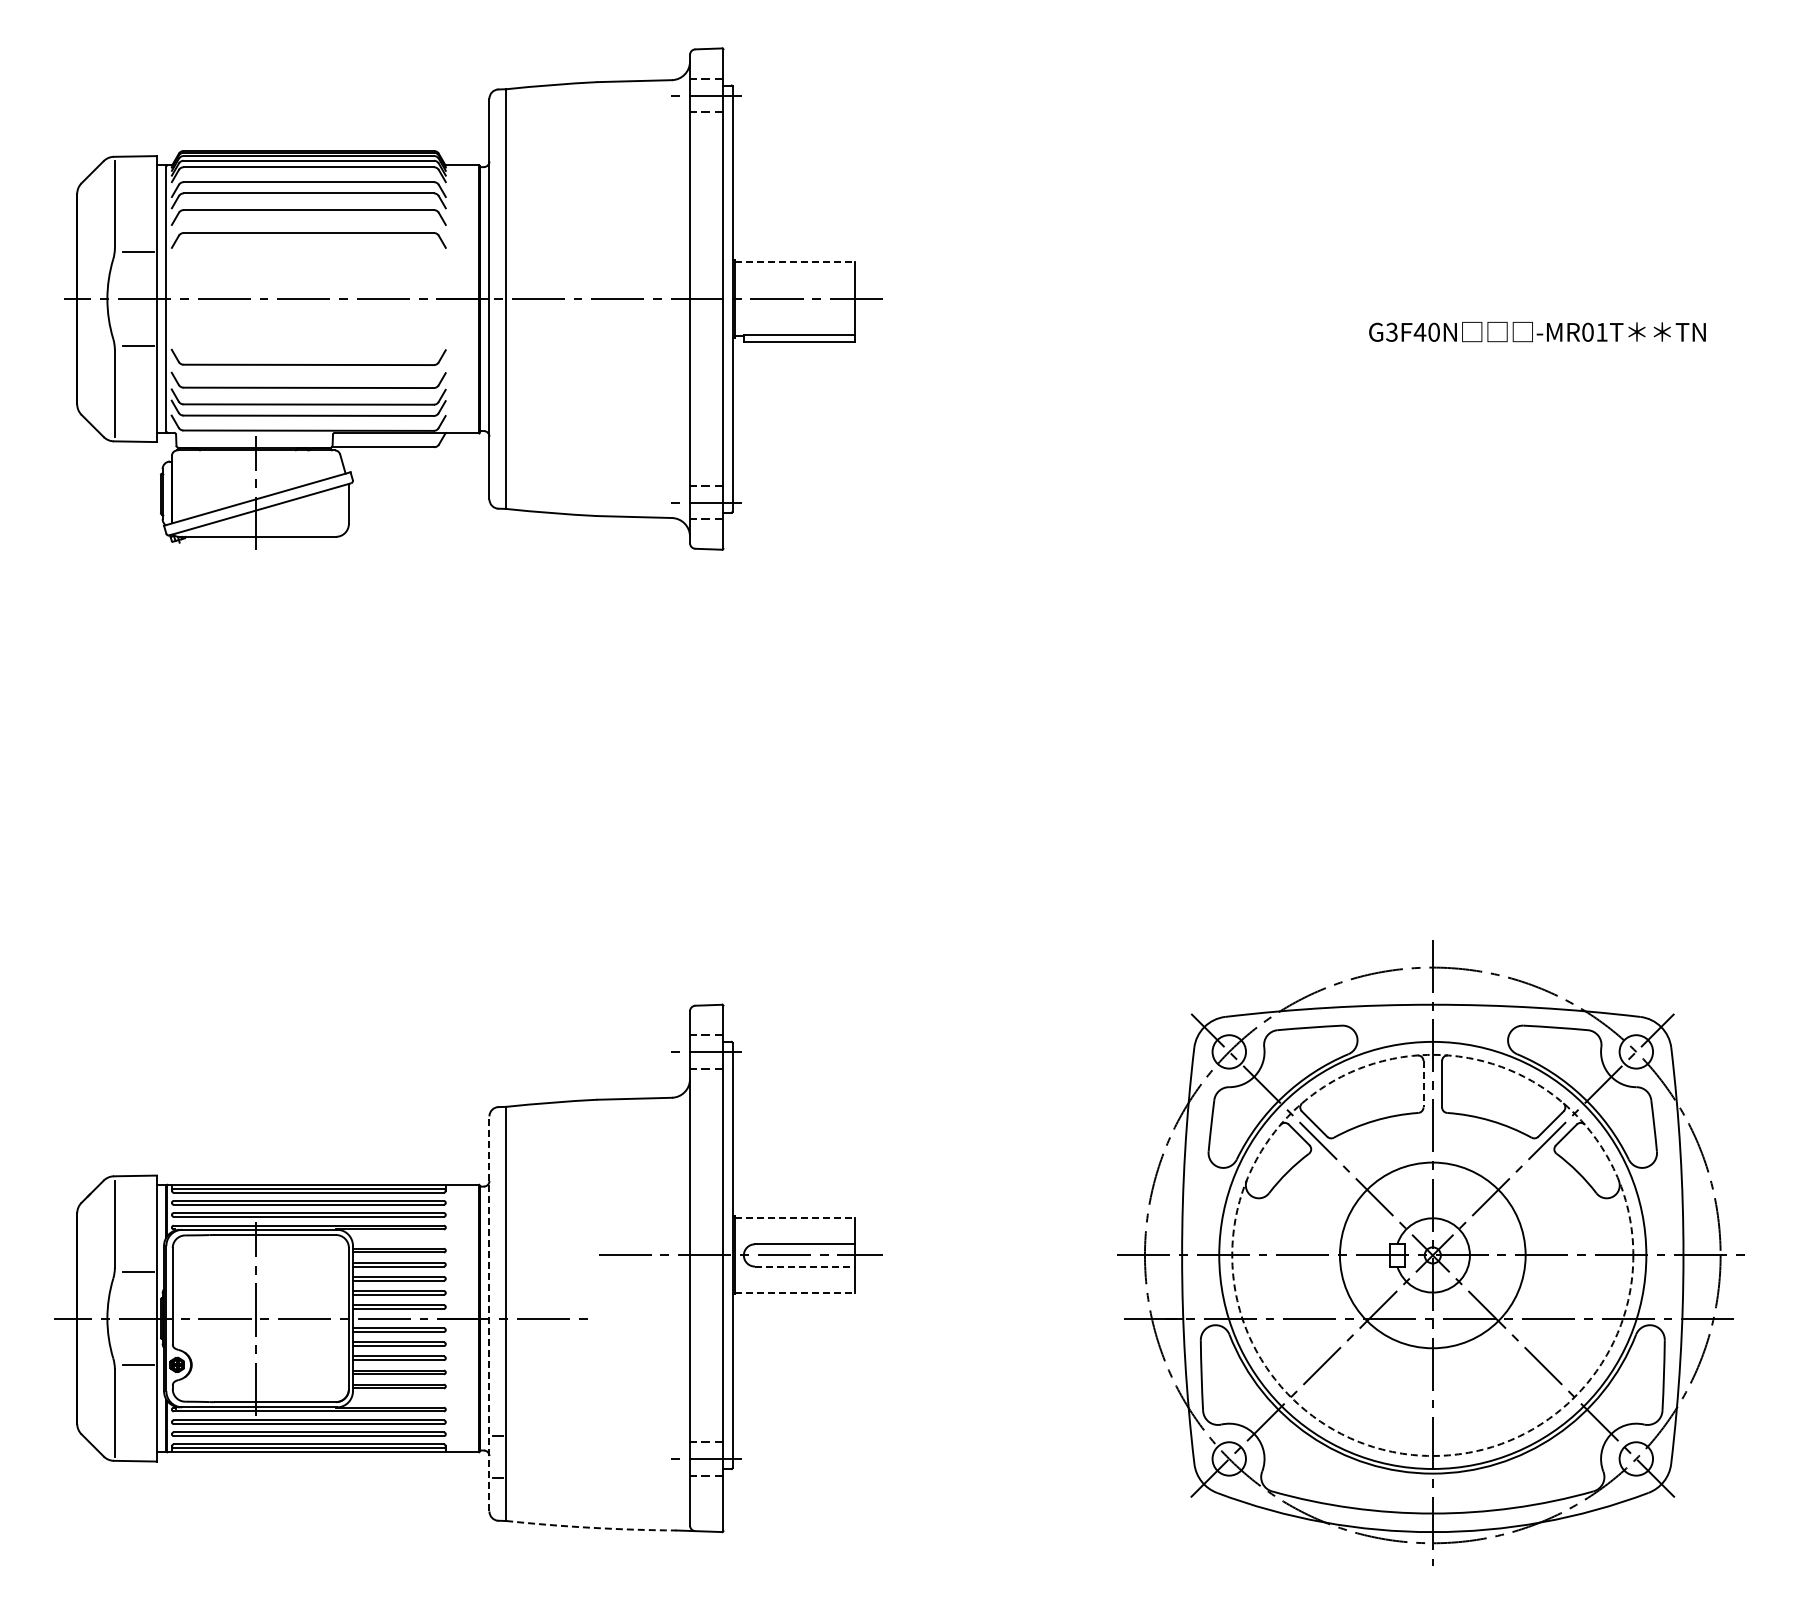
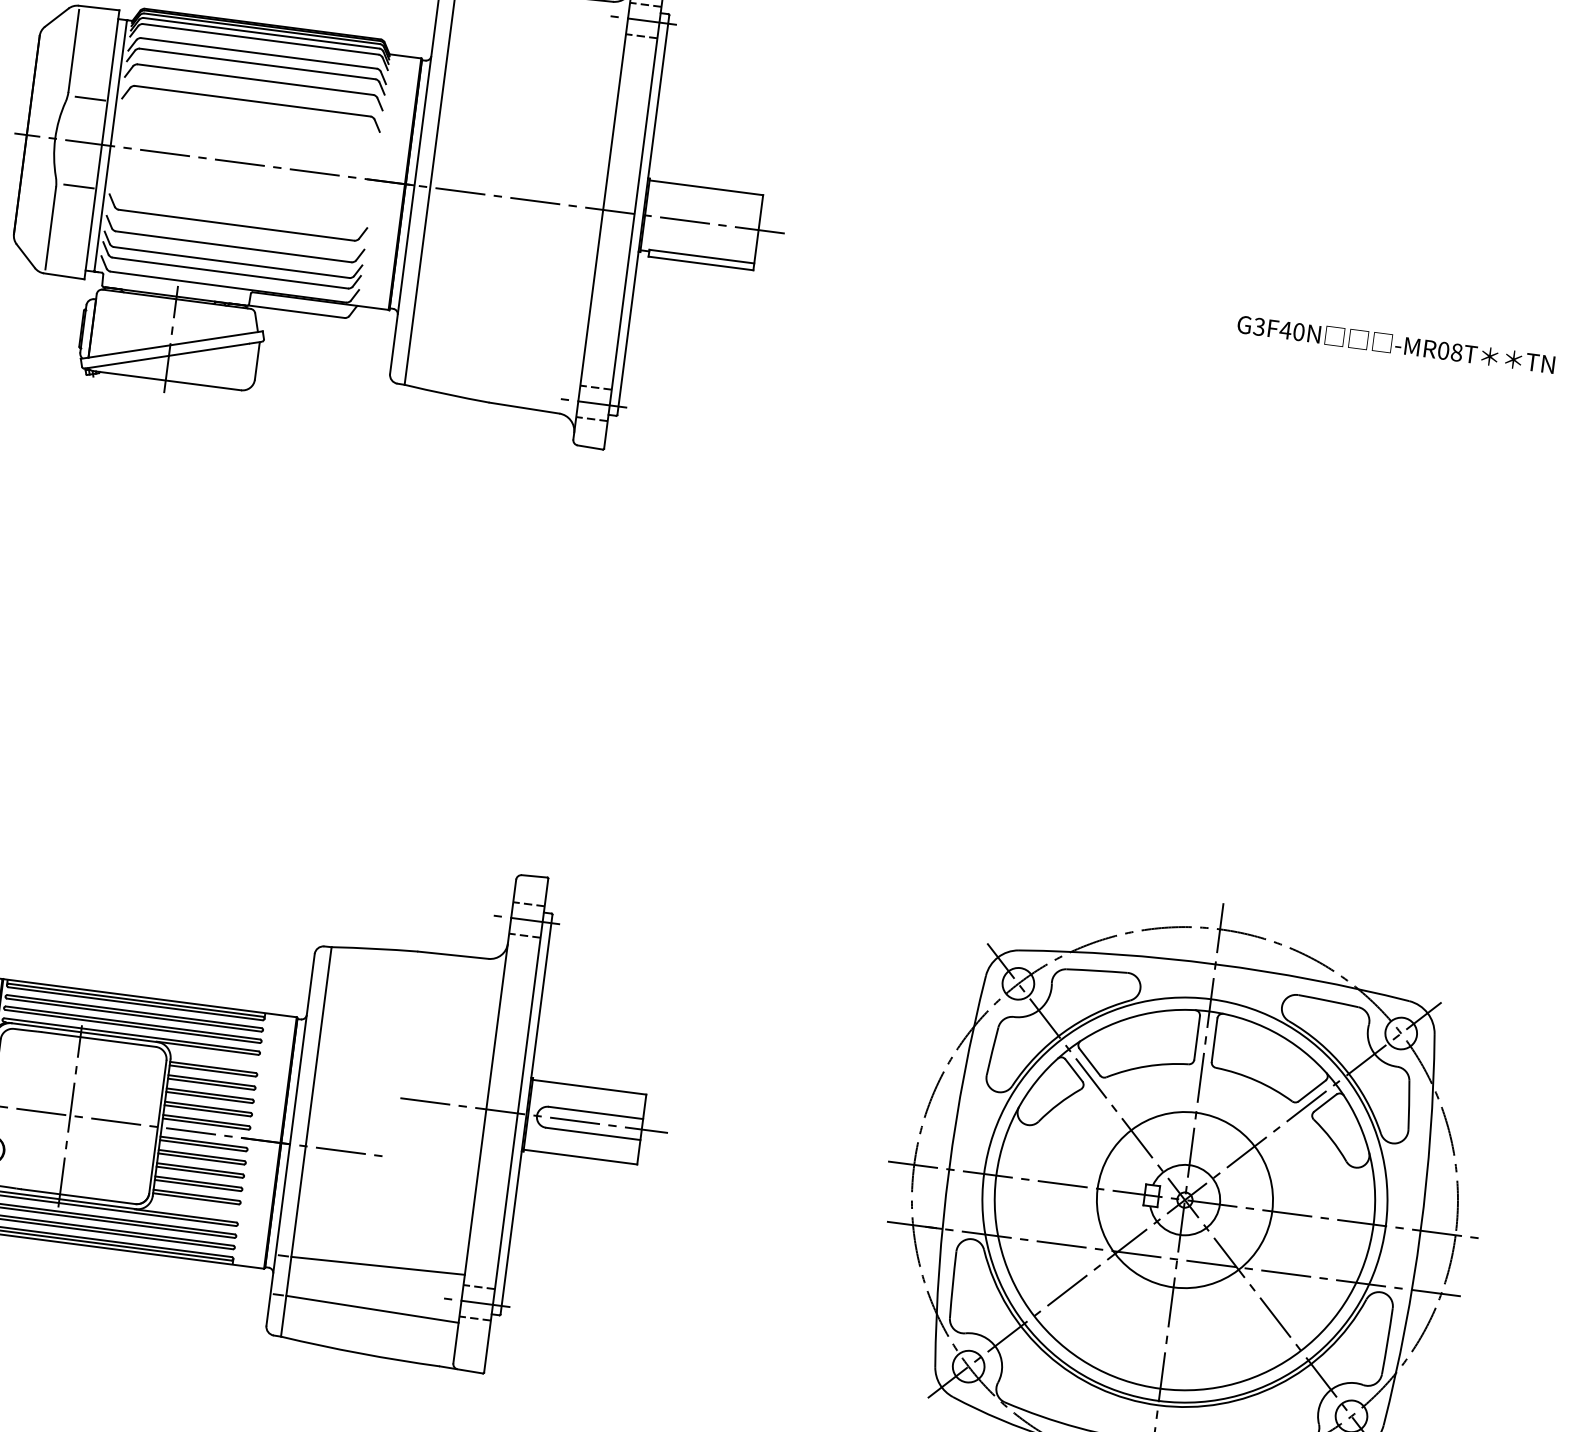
line: (795, 261) -> (706, 187), dashed -> solid
text: (1601, 331) -> (1456, 351), -MR01T -> -MR08T
line: (1423, 1084) -> (1197, 1038), dashed -> solid
line: (795, 1218) -> (590, 1087), dashed -> solid
circle: (1432, 1254) -> (1184, 1199), dashed -> solid
line: (805, 1266) -> (593, 1133), dashed -> solid
line: (795, 1292) -> (581, 1157), dashed -> solid
line: (489, 1313) -> (290, 1139), dashed -> solid
line: (598, 1433) -> (378, 1265), added
line: (598, 1479) -> (372, 1308), added
arc: (591, 1527) -> (360, 1353), dashed -> solid

